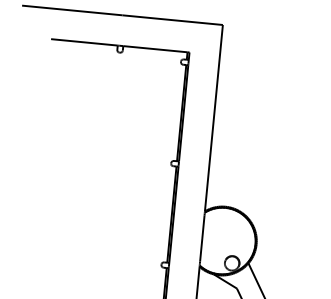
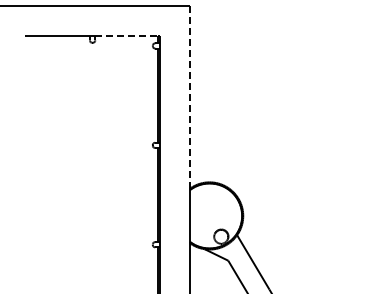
line: (156, 49) -> (127, 36), solid -> dashed
line: (214, 118) -> (190, 97), solid -> dashed

